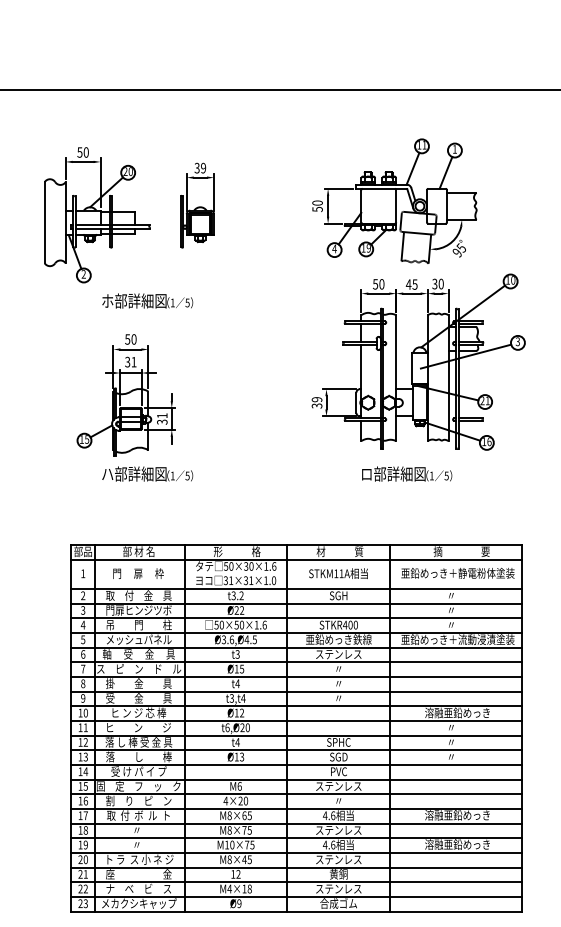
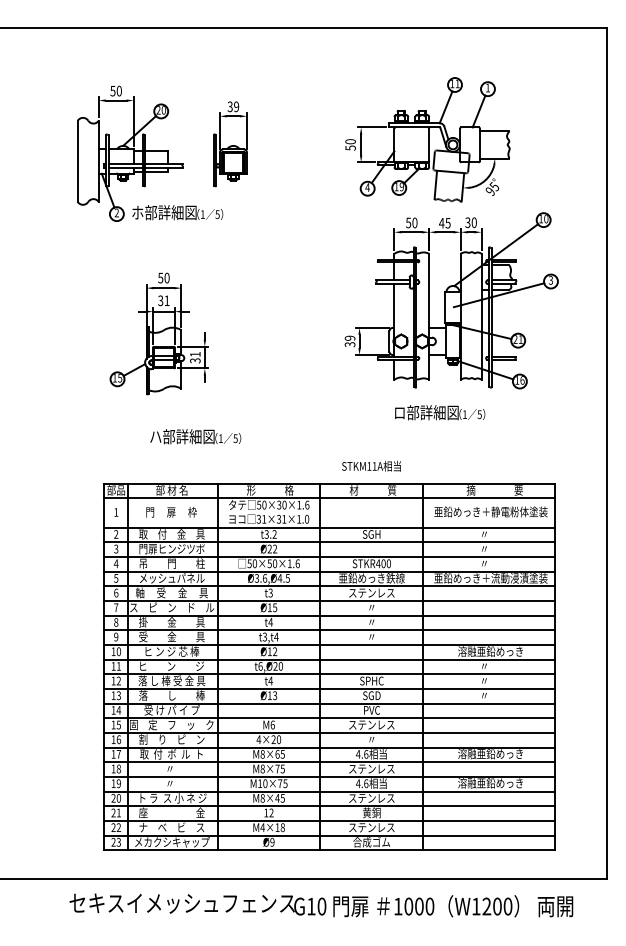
text: (147, 300) -> (177, 212), moved
text: (147, 473) -> (195, 436), moved
text: (338, 572) -> (371, 465), moved

